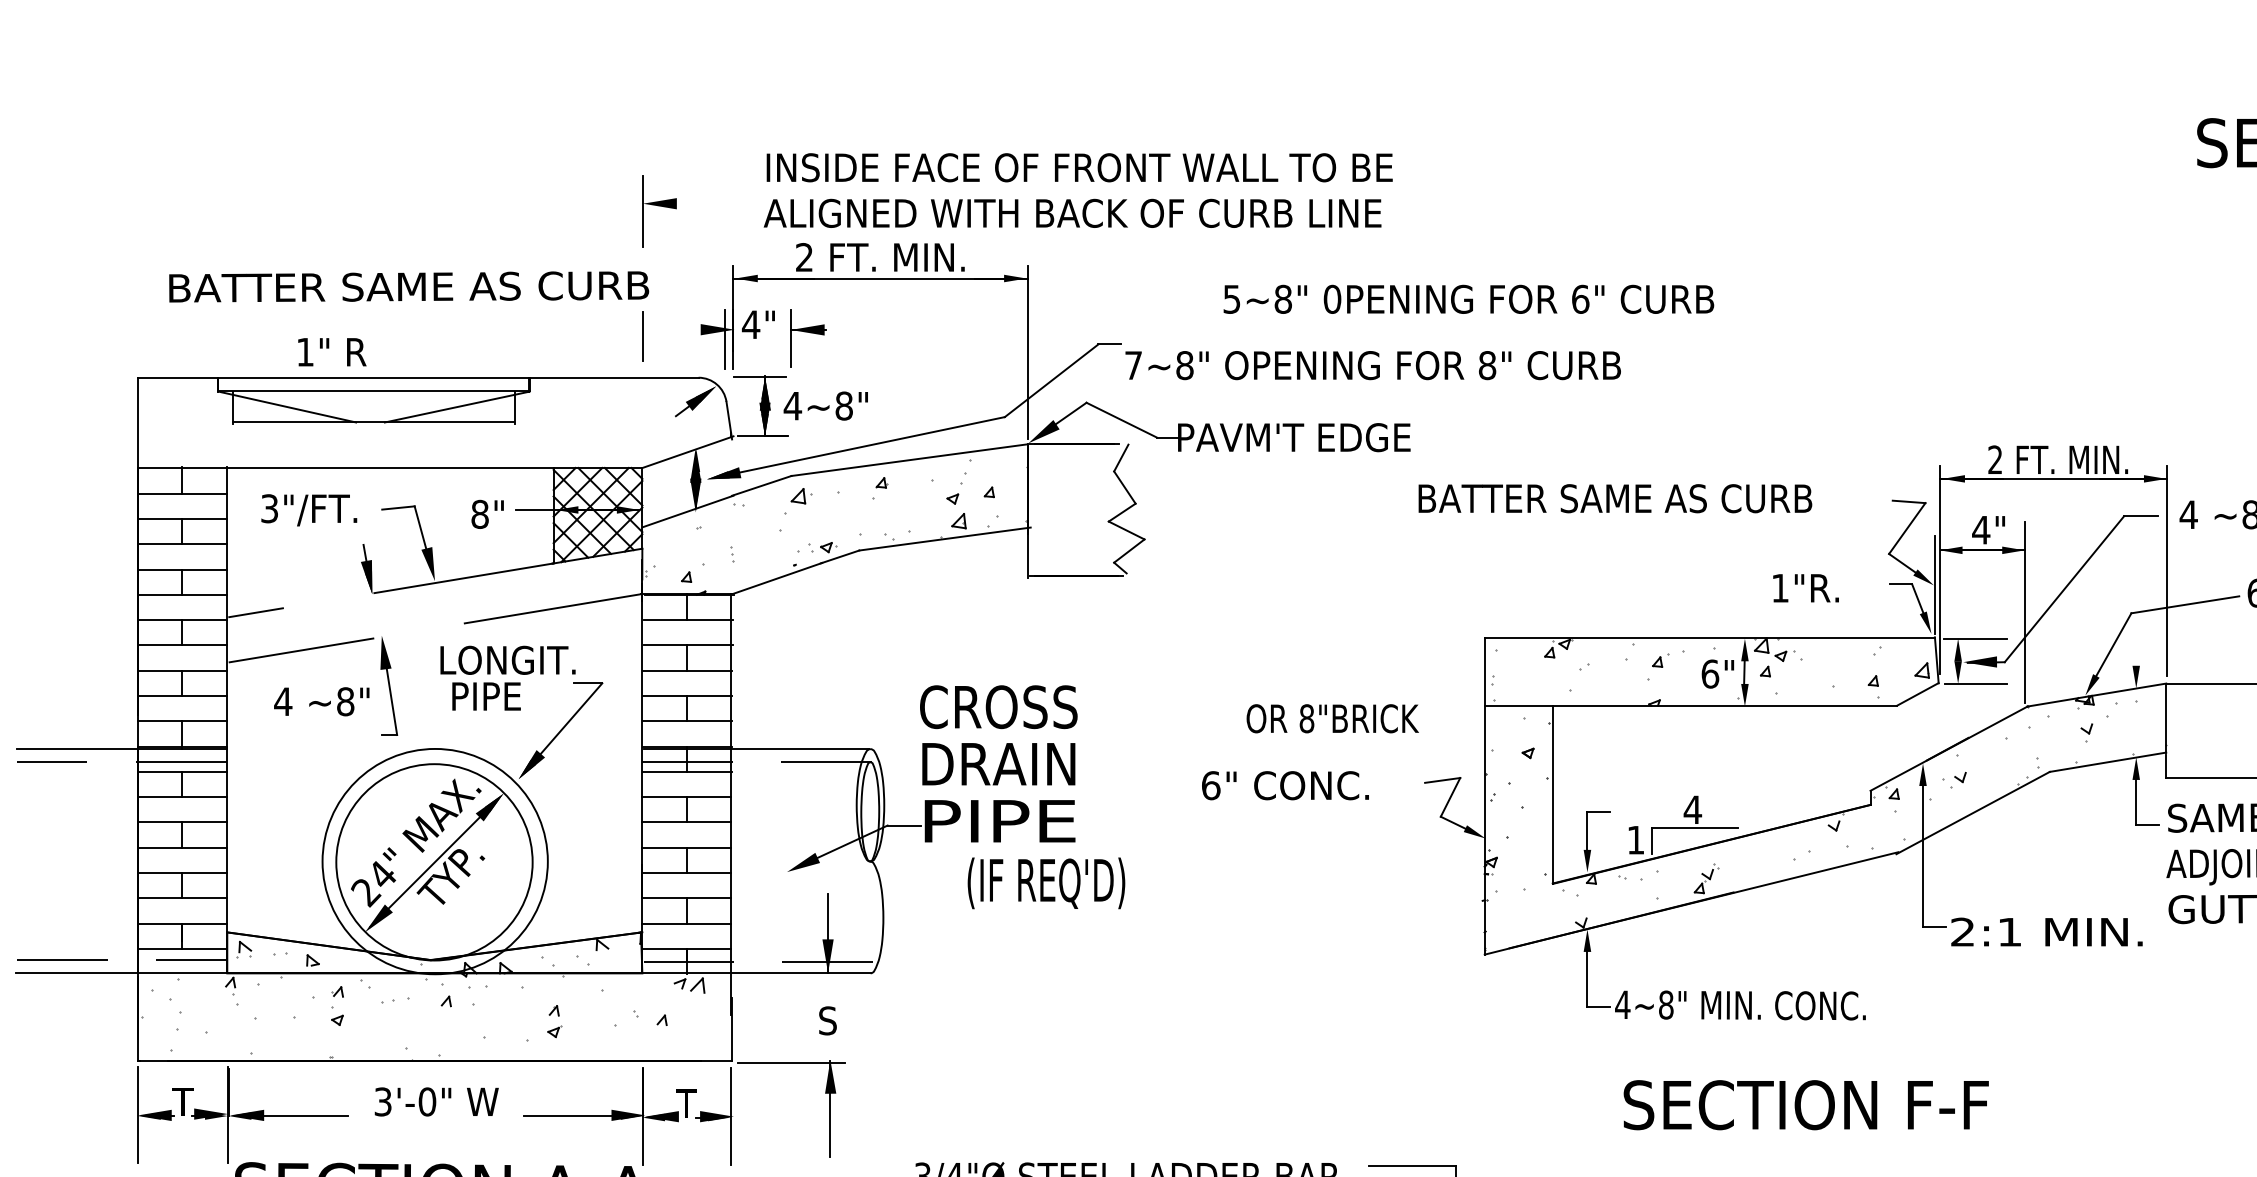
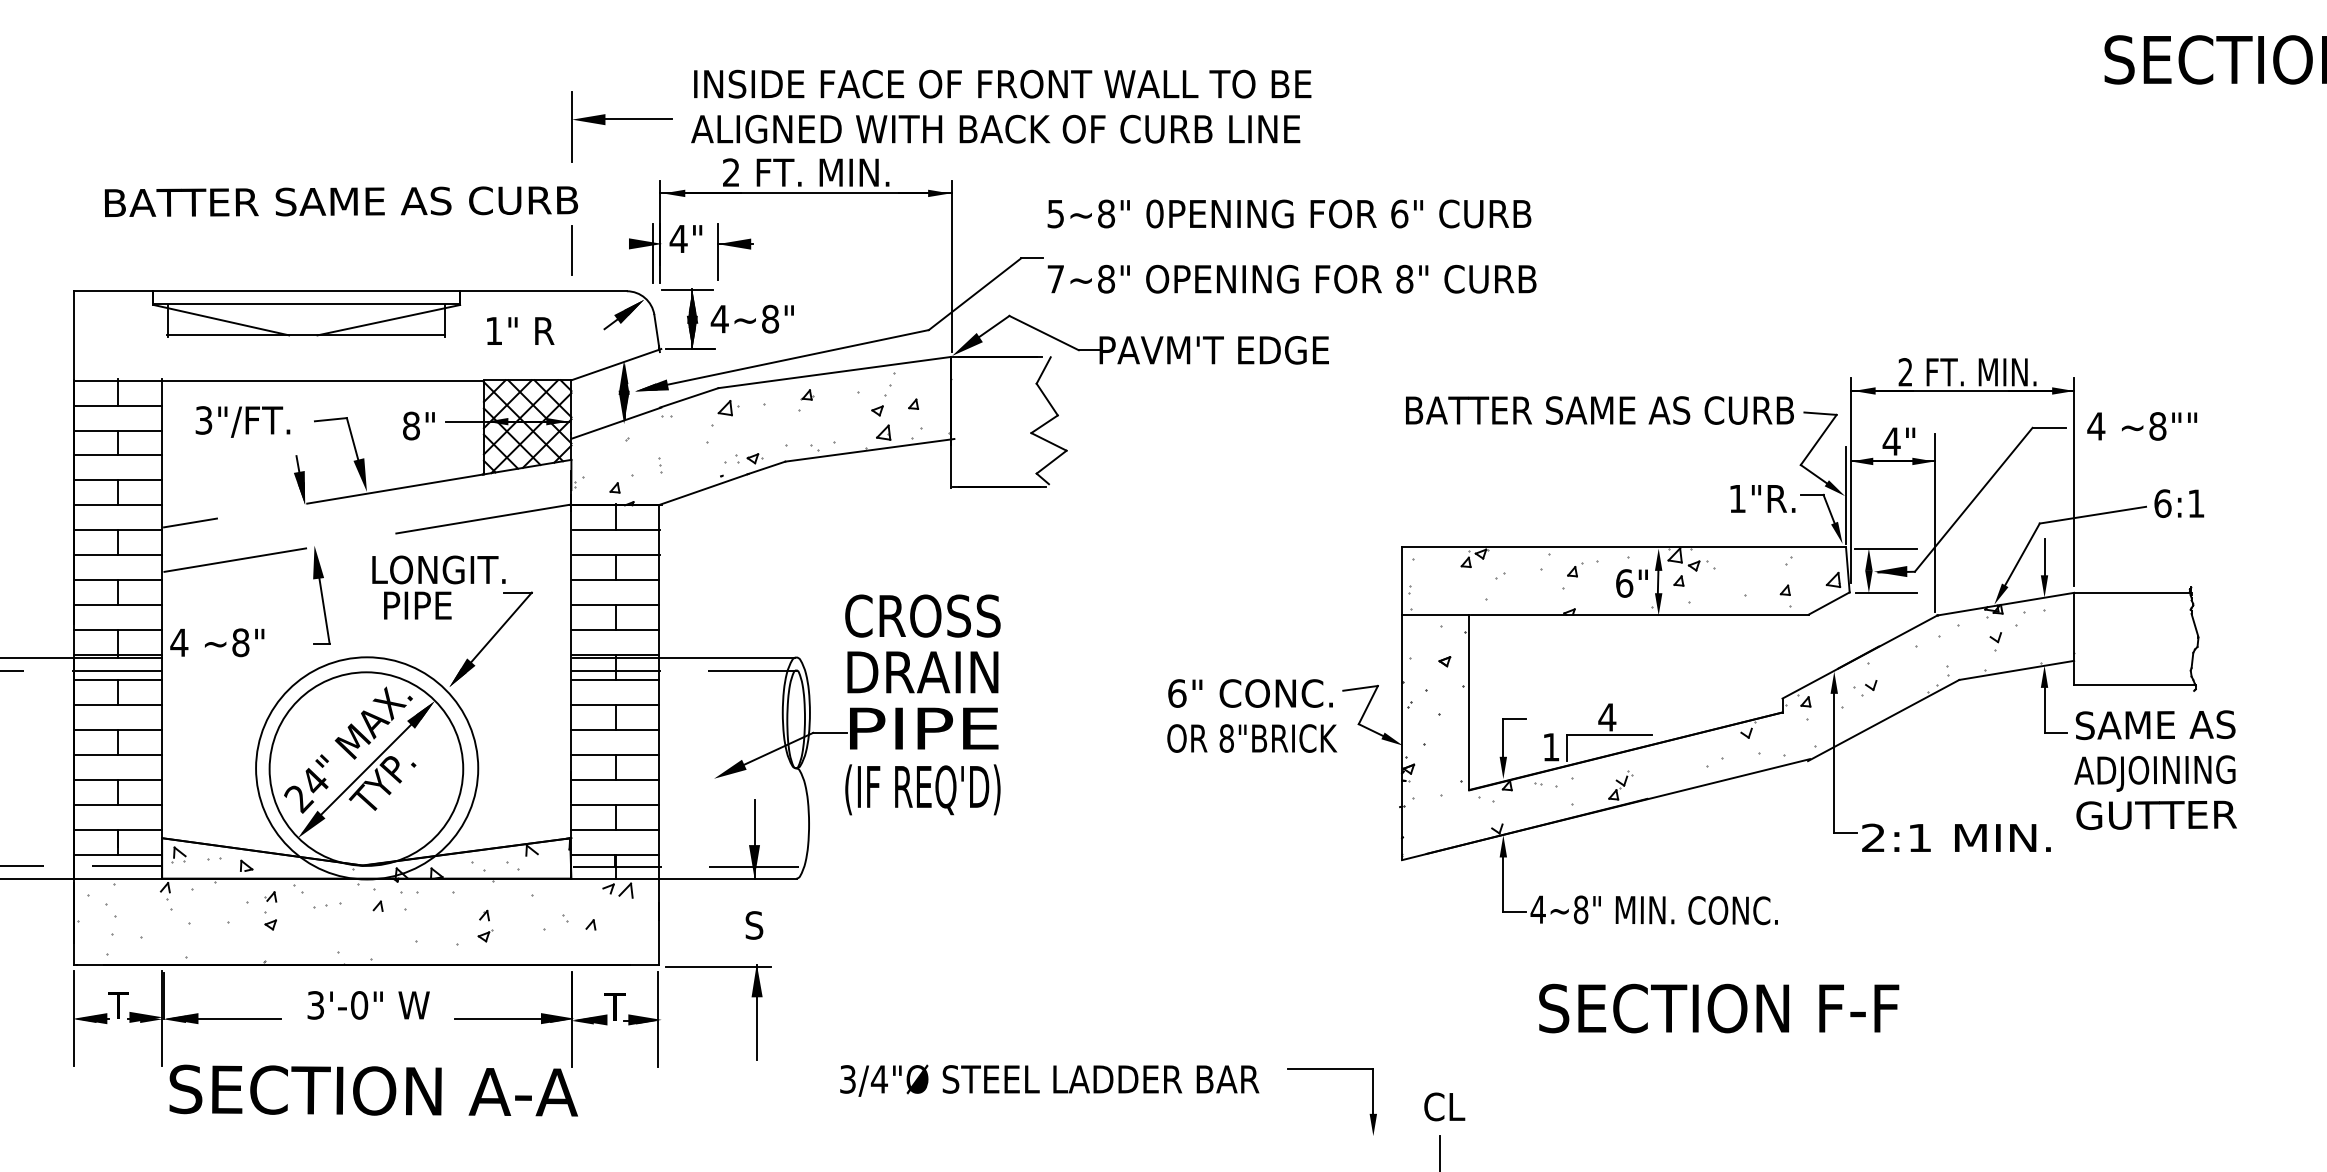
line: (704, 203) -> (632, 119), added
text: (1468, 298) -> (1289, 213), moved
text: (332, 351) -> (520, 330), moved
text: (1614, 498) -> (1599, 410), moved
text: (1805, 587) -> (1762, 498), moved
line: (2136, 647) -> (2044, 557), added
text: (321, 701) -> (217, 642), moved
text: (1333, 718) -> (1252, 738), moved
text: (1285, 785) -> (1250, 693), moved
text: (1046, 883) -> (922, 789), moved

